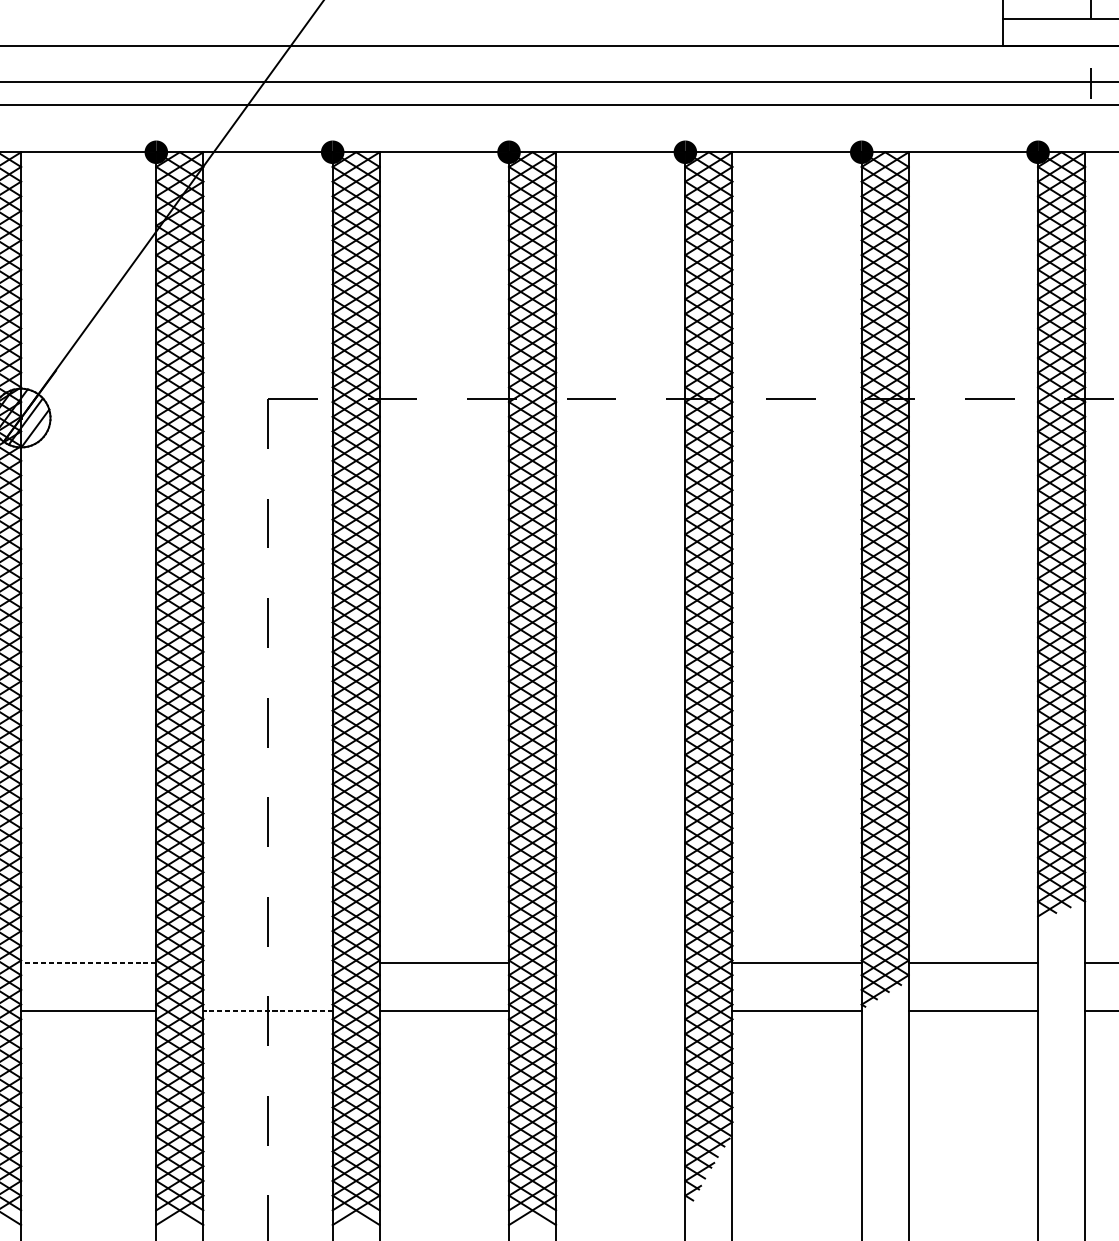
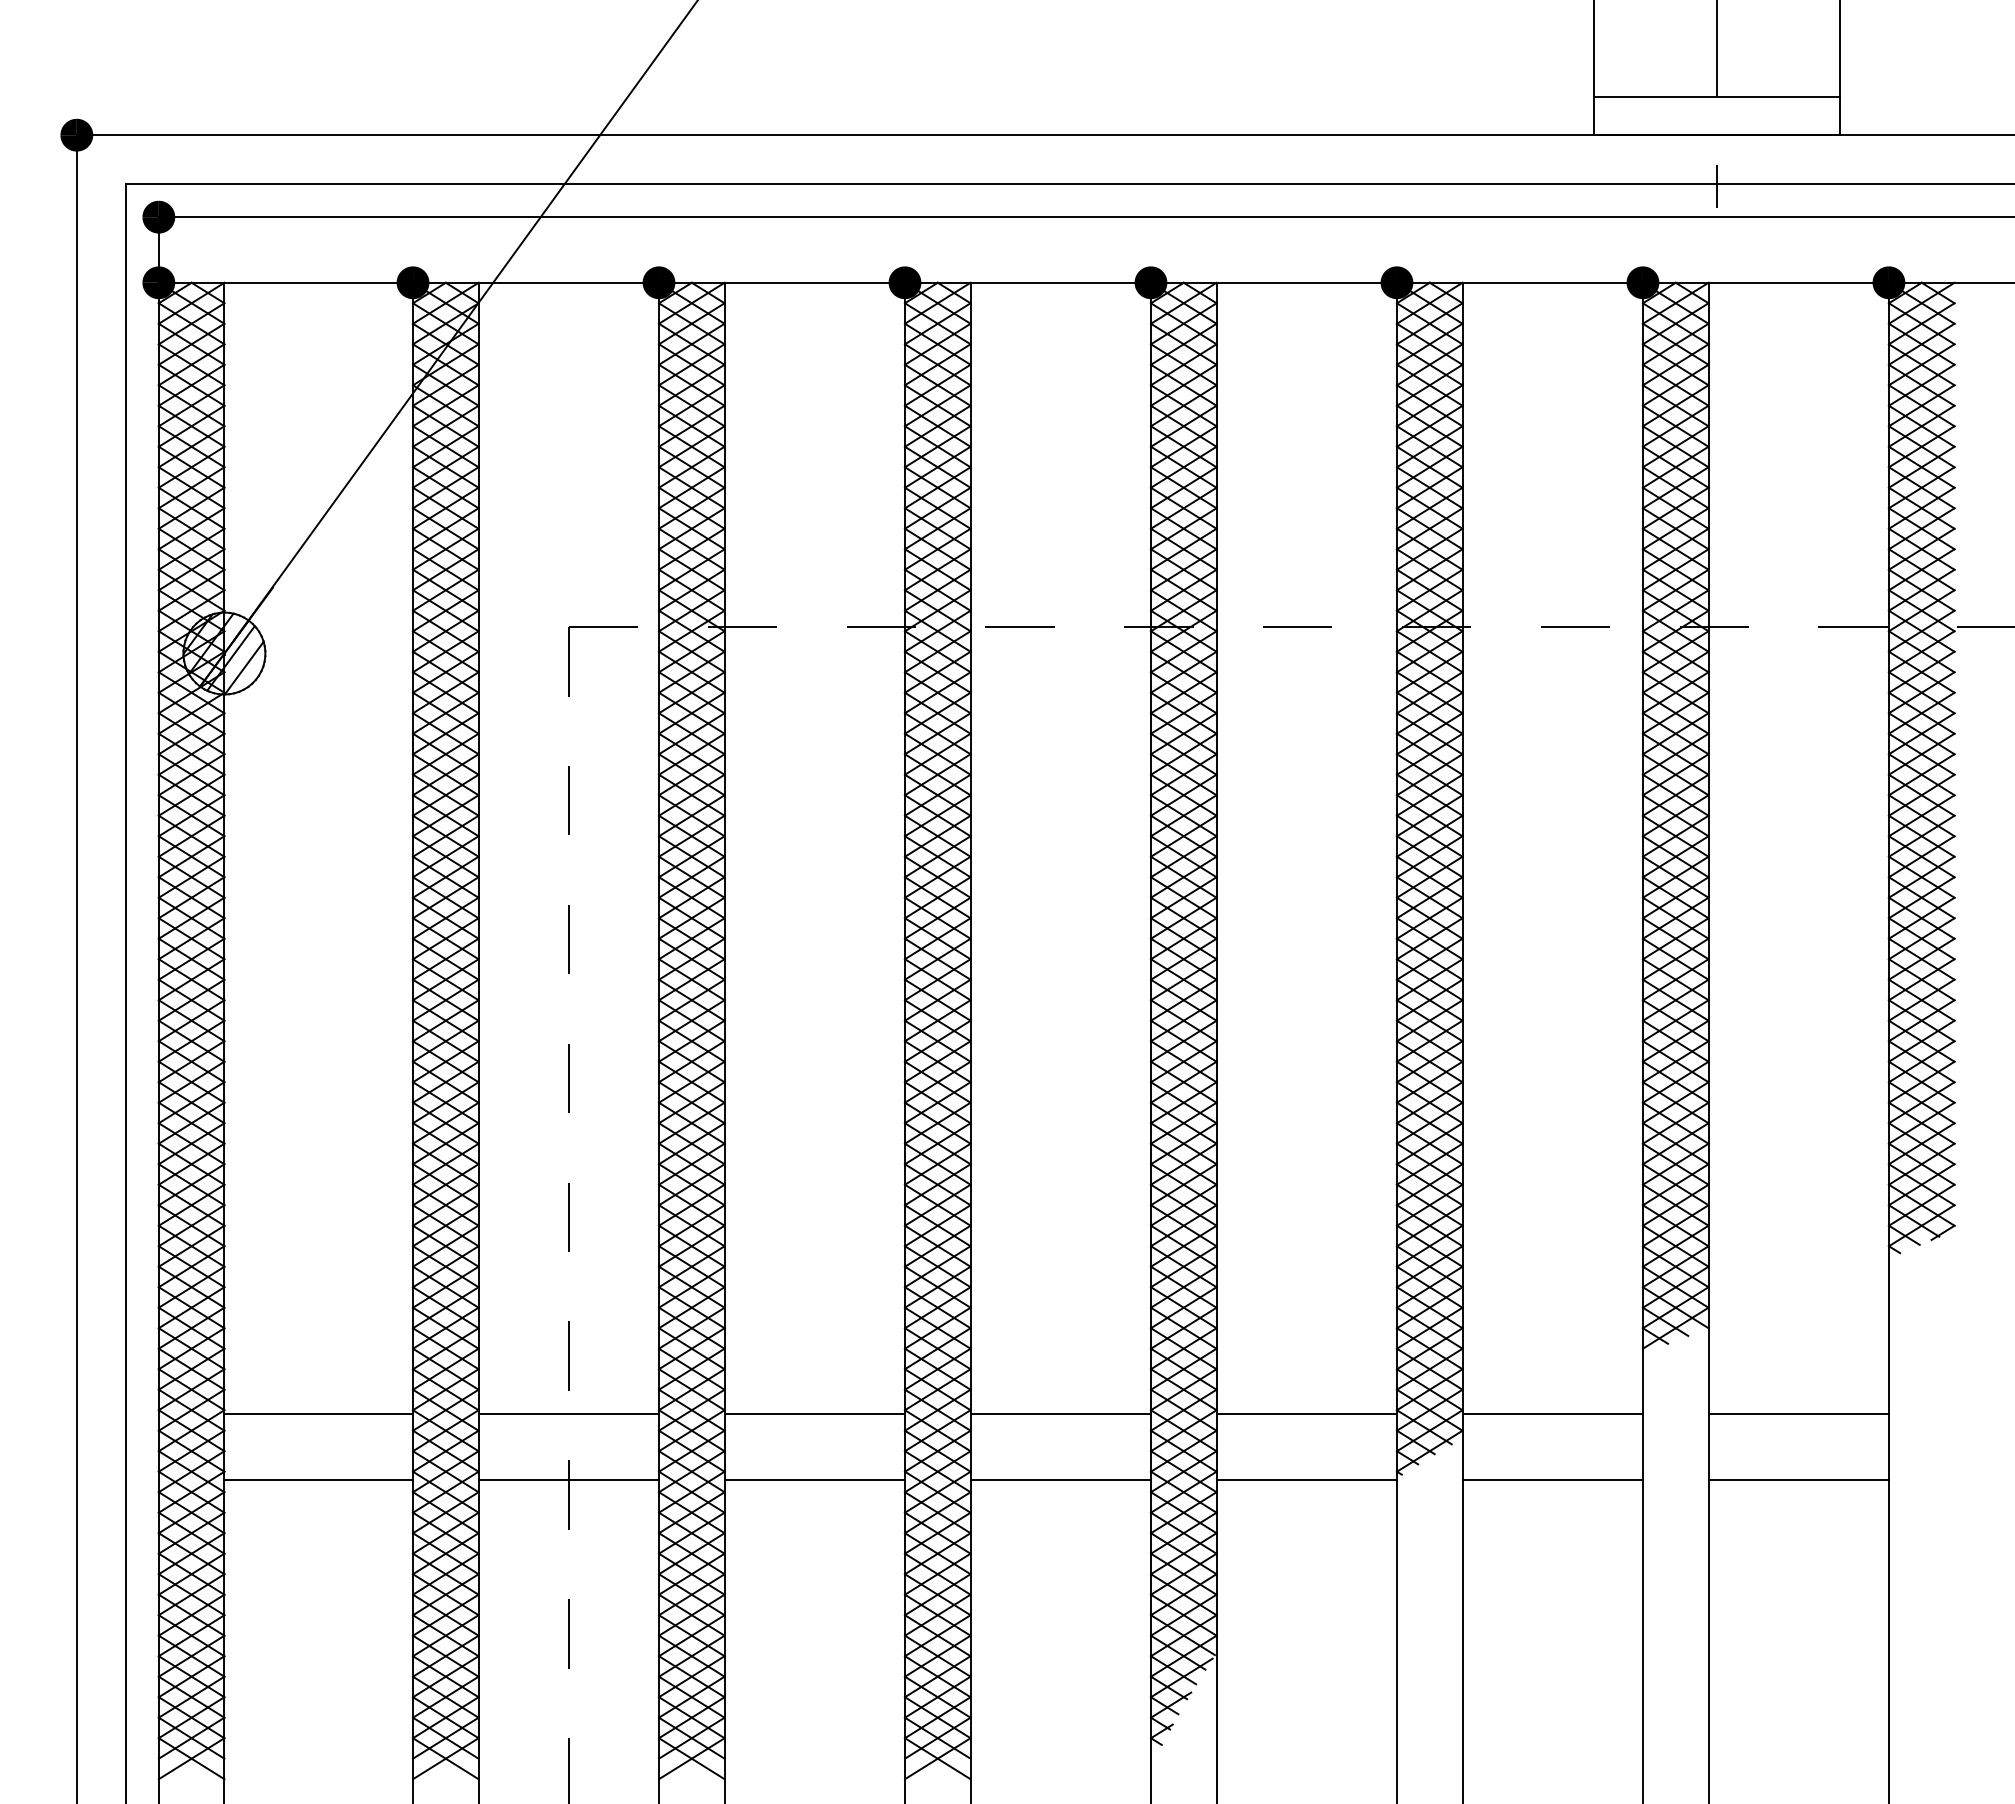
line: (88, 963) -> (318, 1414), dashed -> solid
line: (267, 963) -> (568, 1414), added
line: (620, 963) -> (1060, 1414), added
line: (267, 1010) -> (568, 1479), dashed -> solid
line: (620, 1010) -> (1060, 1479), added

